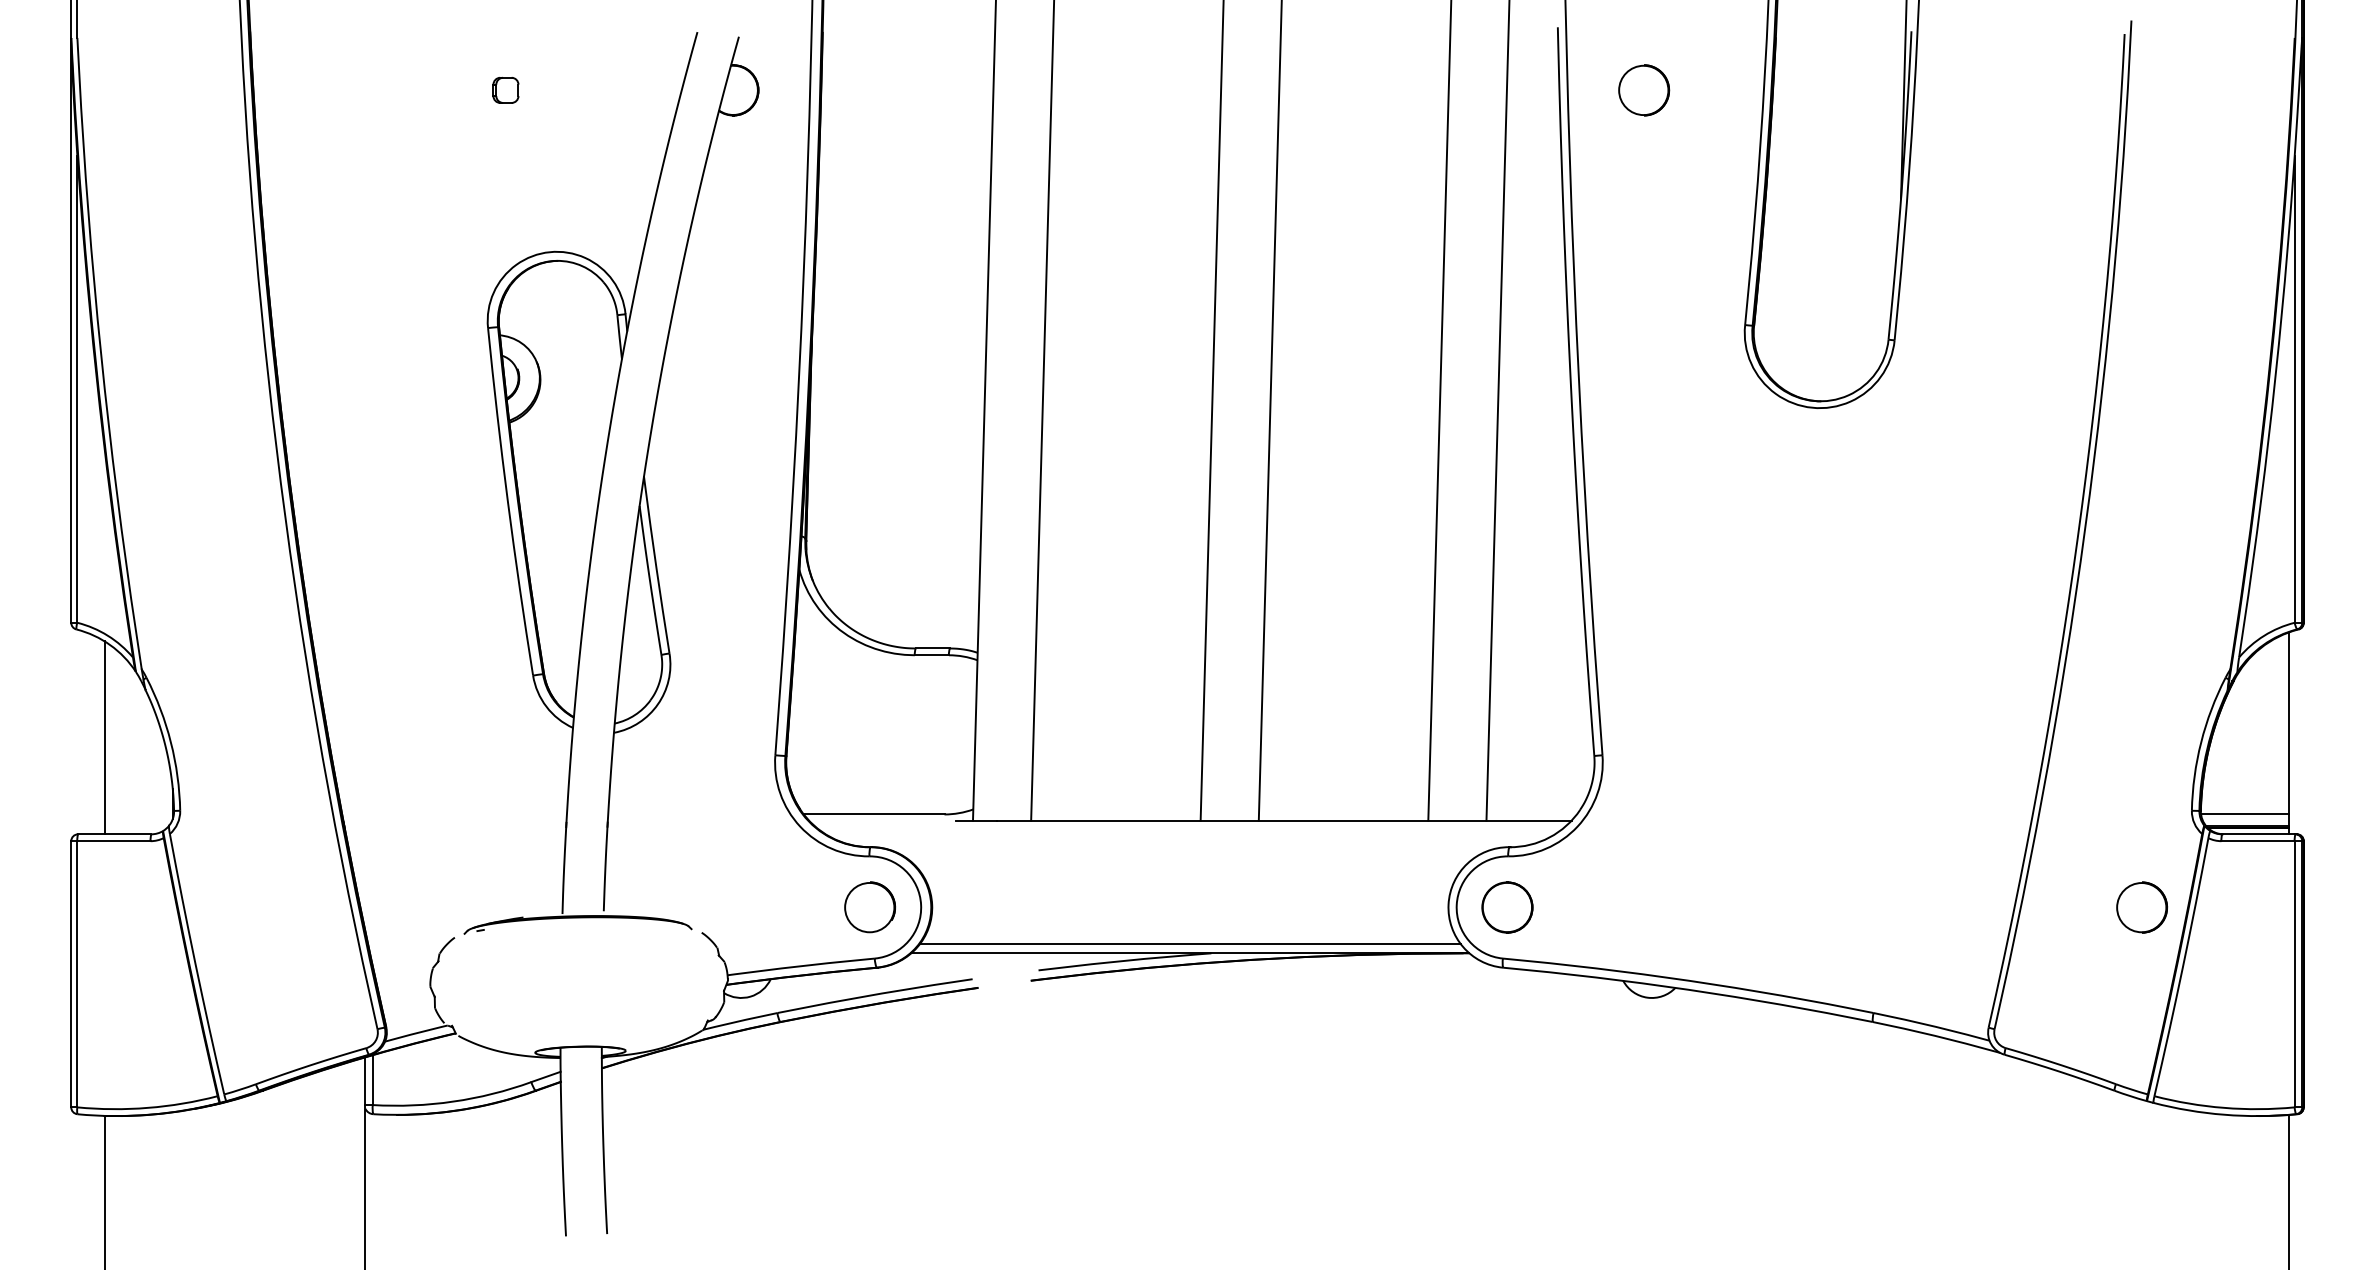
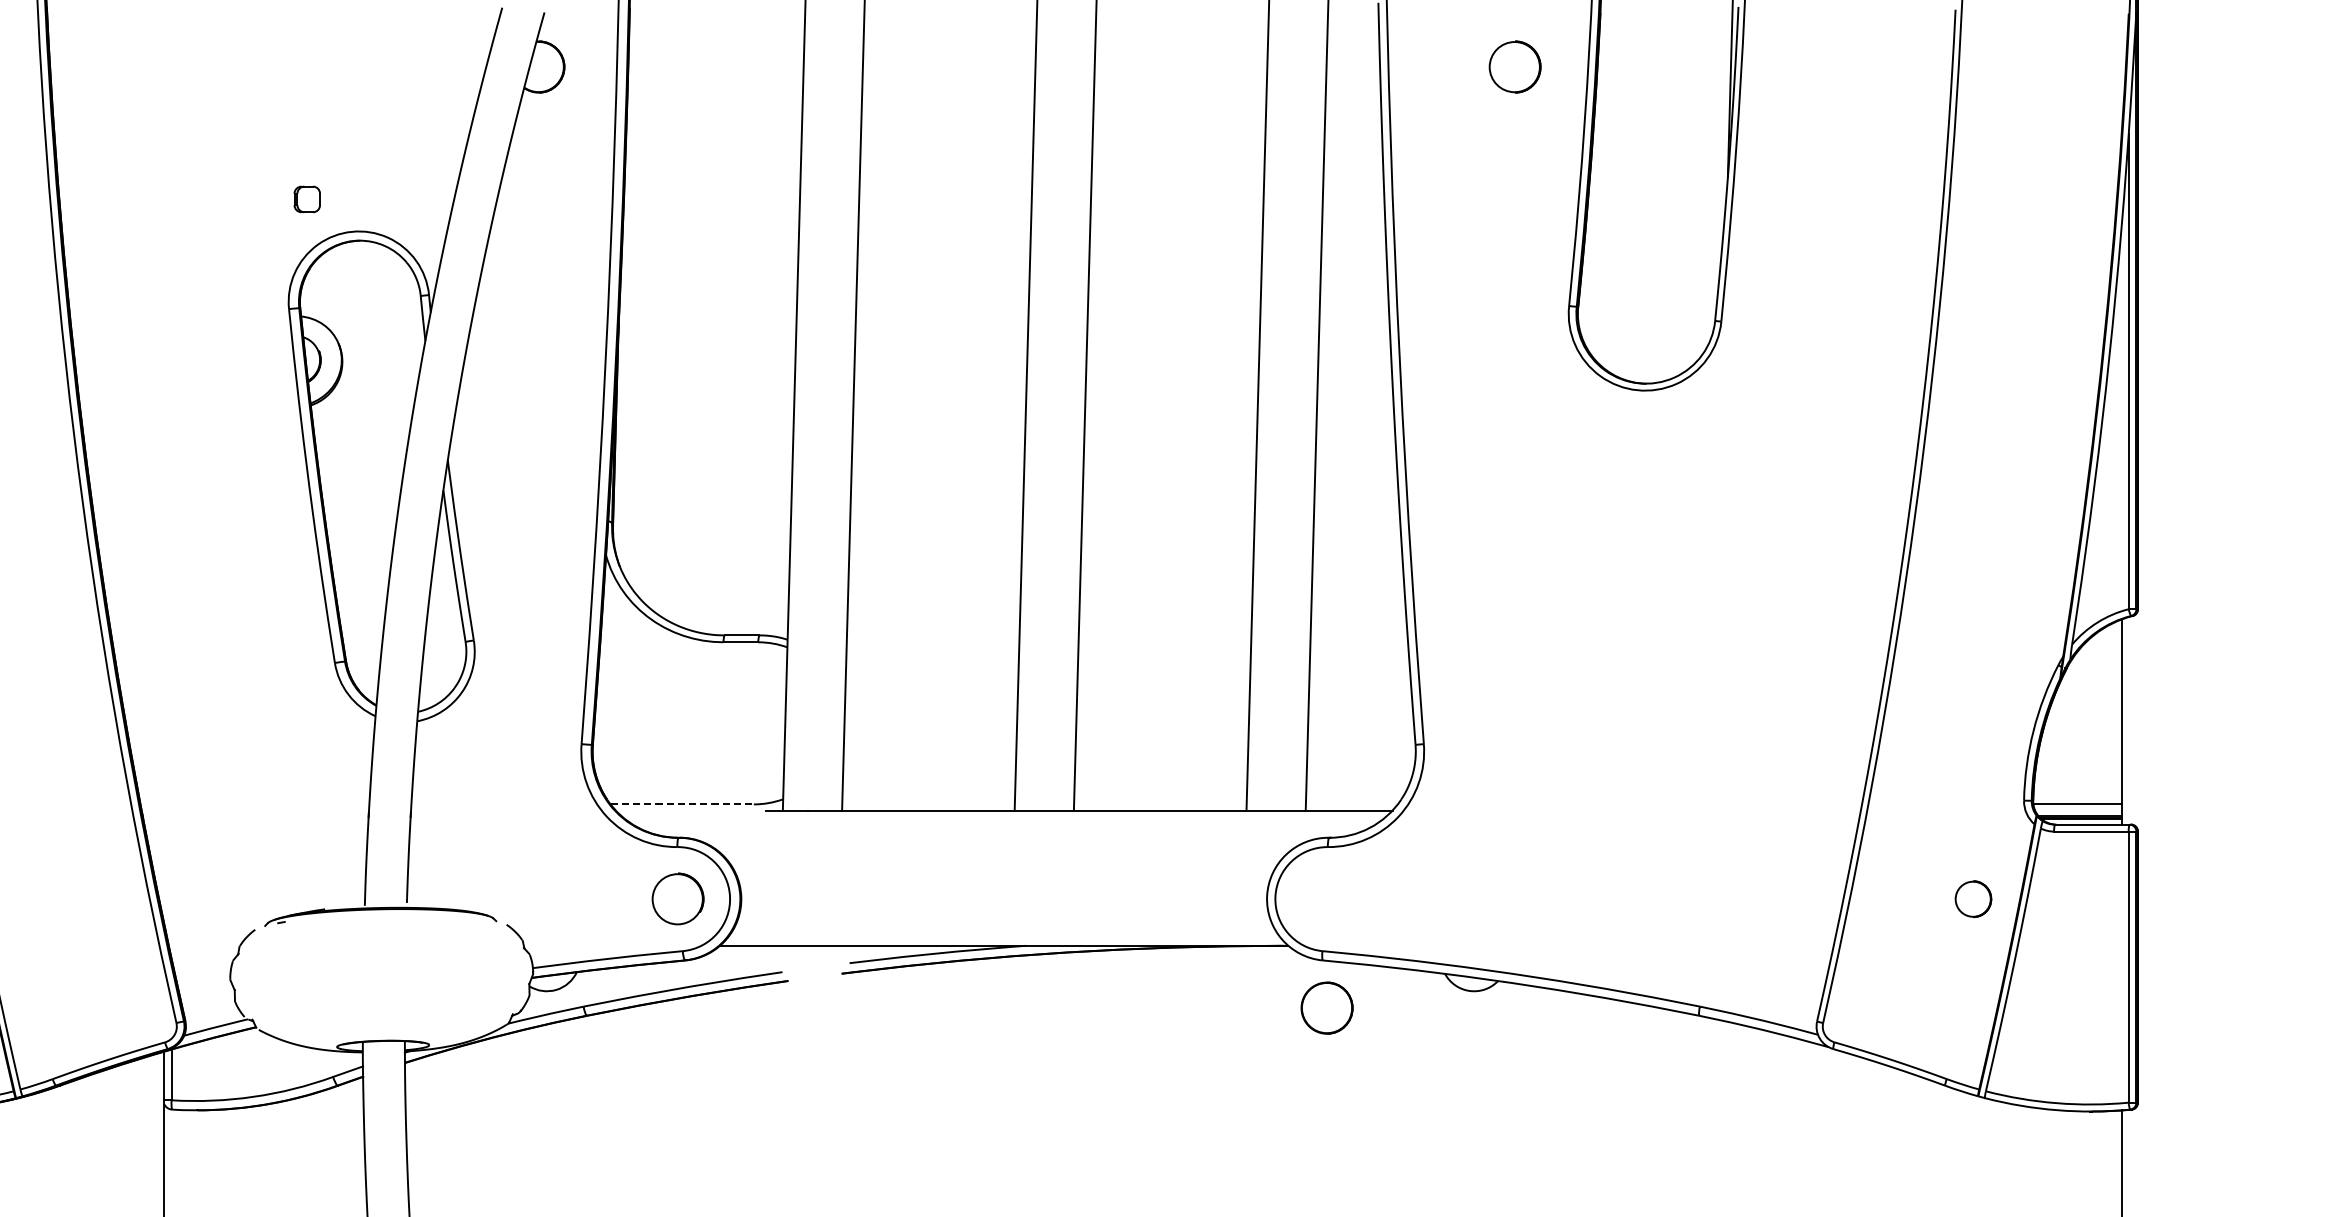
part: (505, 90) -> (306, 199), moved
part: (1644, 90) -> (1515, 67), moved
line: (874, 814) -> (682, 804), solid -> dashed
part: (1507, 907) -> (1327, 1008), moved
part: (2142, 907) -> (1973, 899), size x0.7
line: (1189, 944) -> (1003, 936), removed

